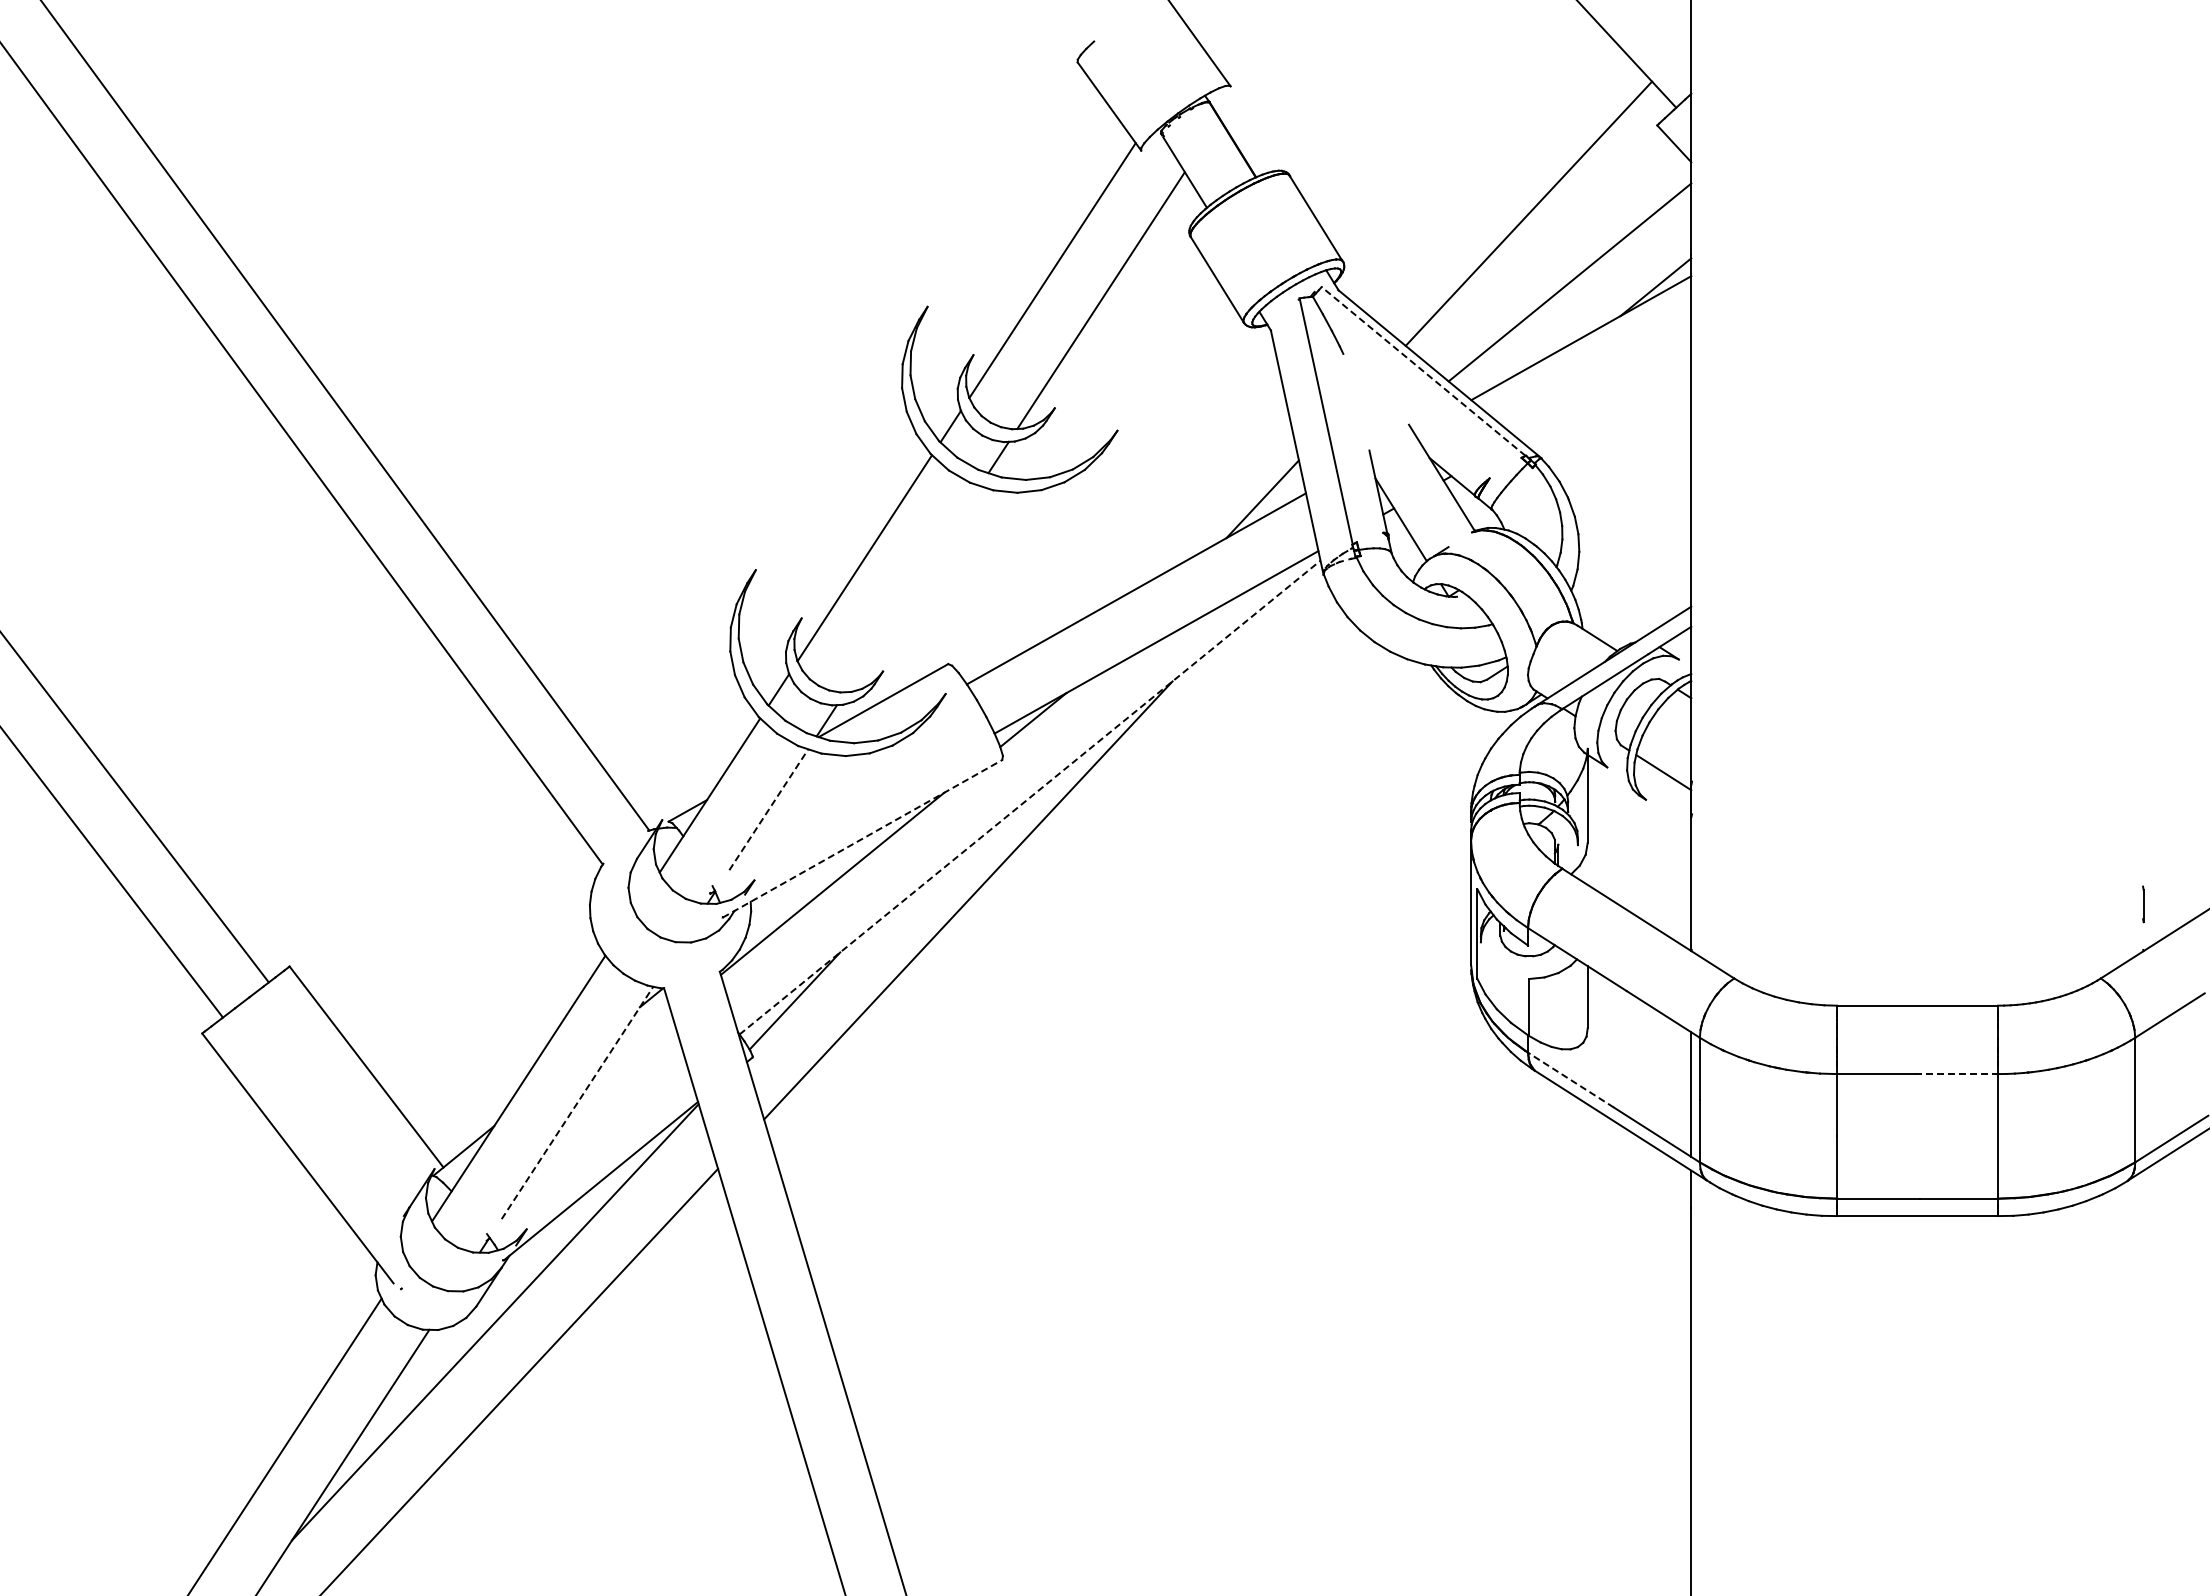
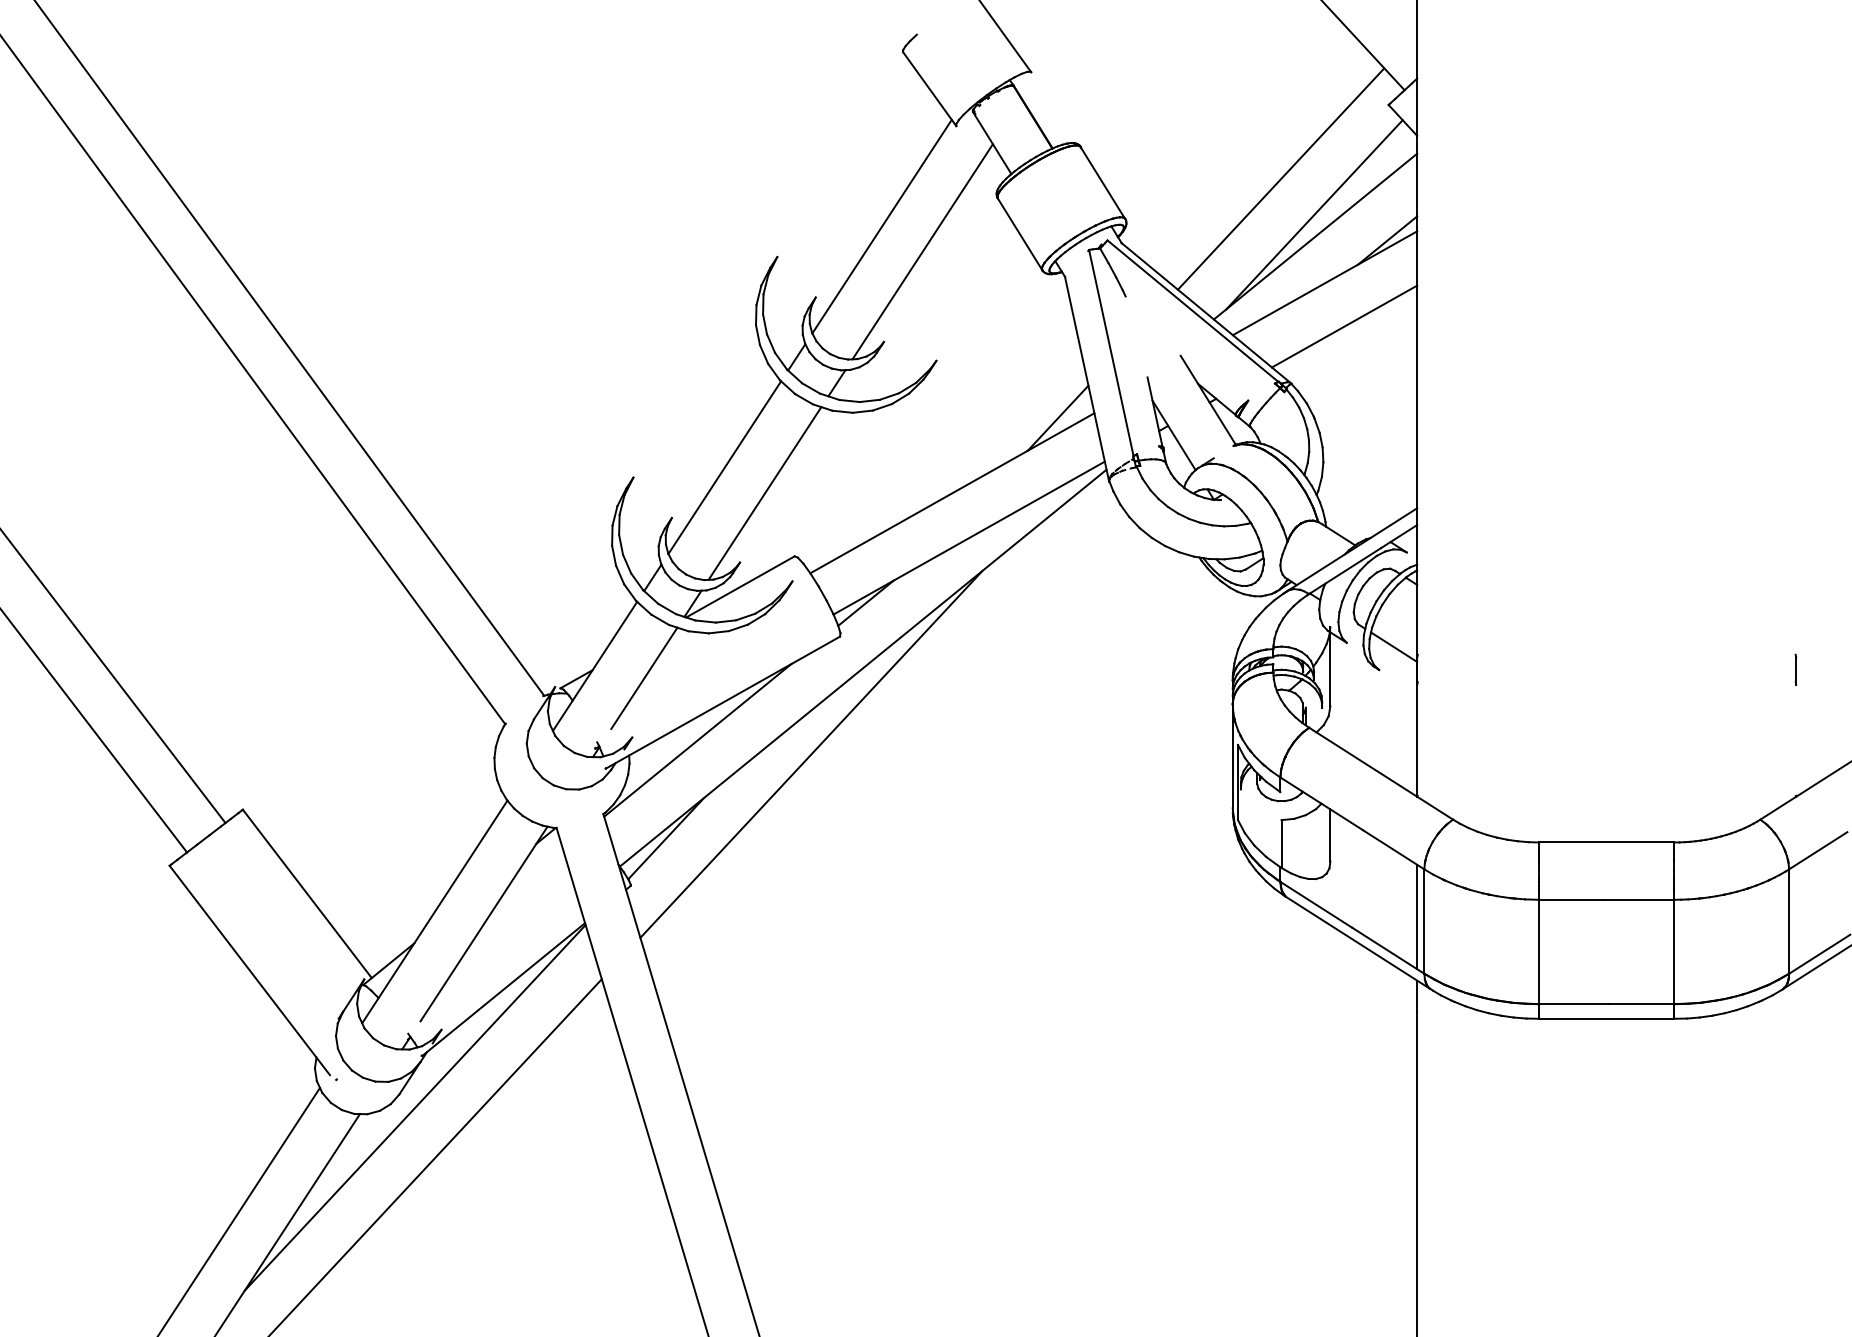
line: (1568, 256) -> (1314, 214), added
line: (1423, 371) -> (1192, 311), dashed -> solid
line: (1604, 389) -> (1344, 326), added
line: (912, 589) -> (764, 493), added
line: (1030, 797) -> (863, 668), dashed -> solid
line: (769, 809) -> (644, 678), dashed -> solid
line: (862, 838) -> (722, 702), dashed -> solid
line: (2143, 904) -> (1796, 669), moved
line: (1956, 1074) -> (1639, 900), dashed -> solid
line: (1570, 1080) -> (1315, 905), dashed -> solid
line: (577, 1102) -> (484, 923), dashed -> solid

